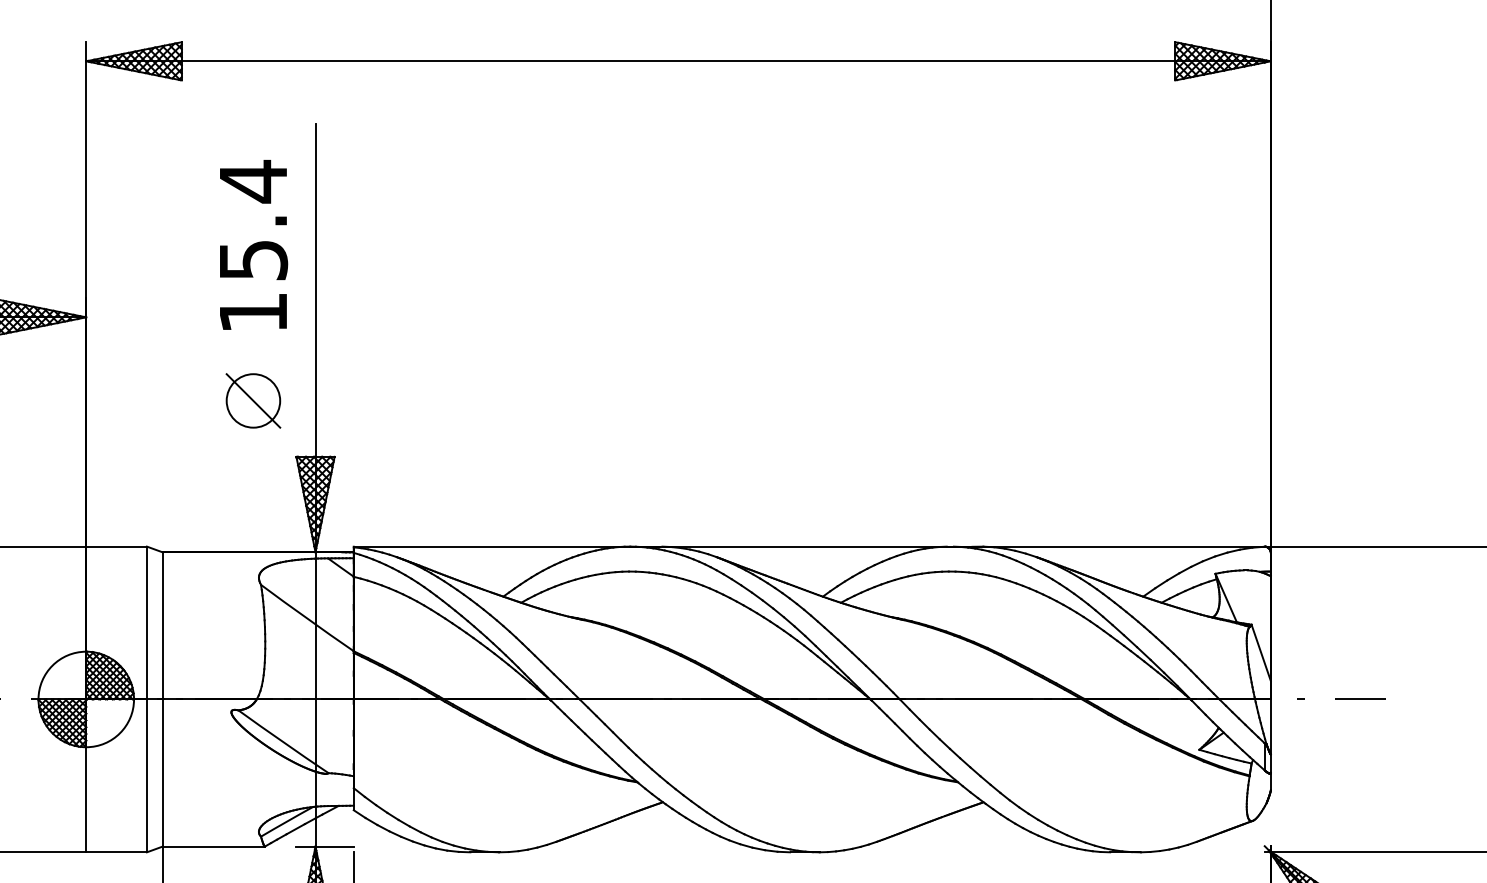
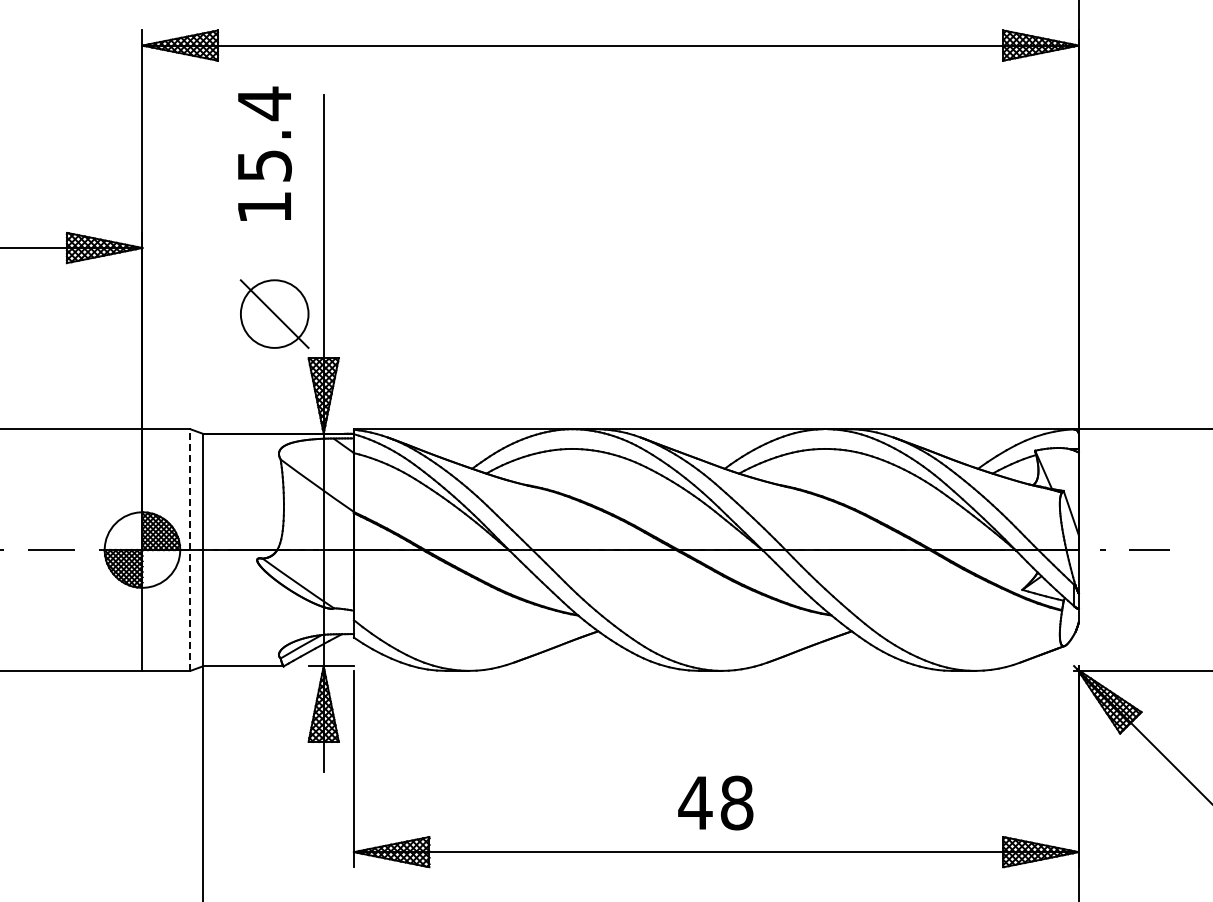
text: (253, 244) -> (264, 153), moved
part: (253, 400) -> (274, 313), size x1.6
line: (147, 700) -> (190, 550), solid -> dashed

